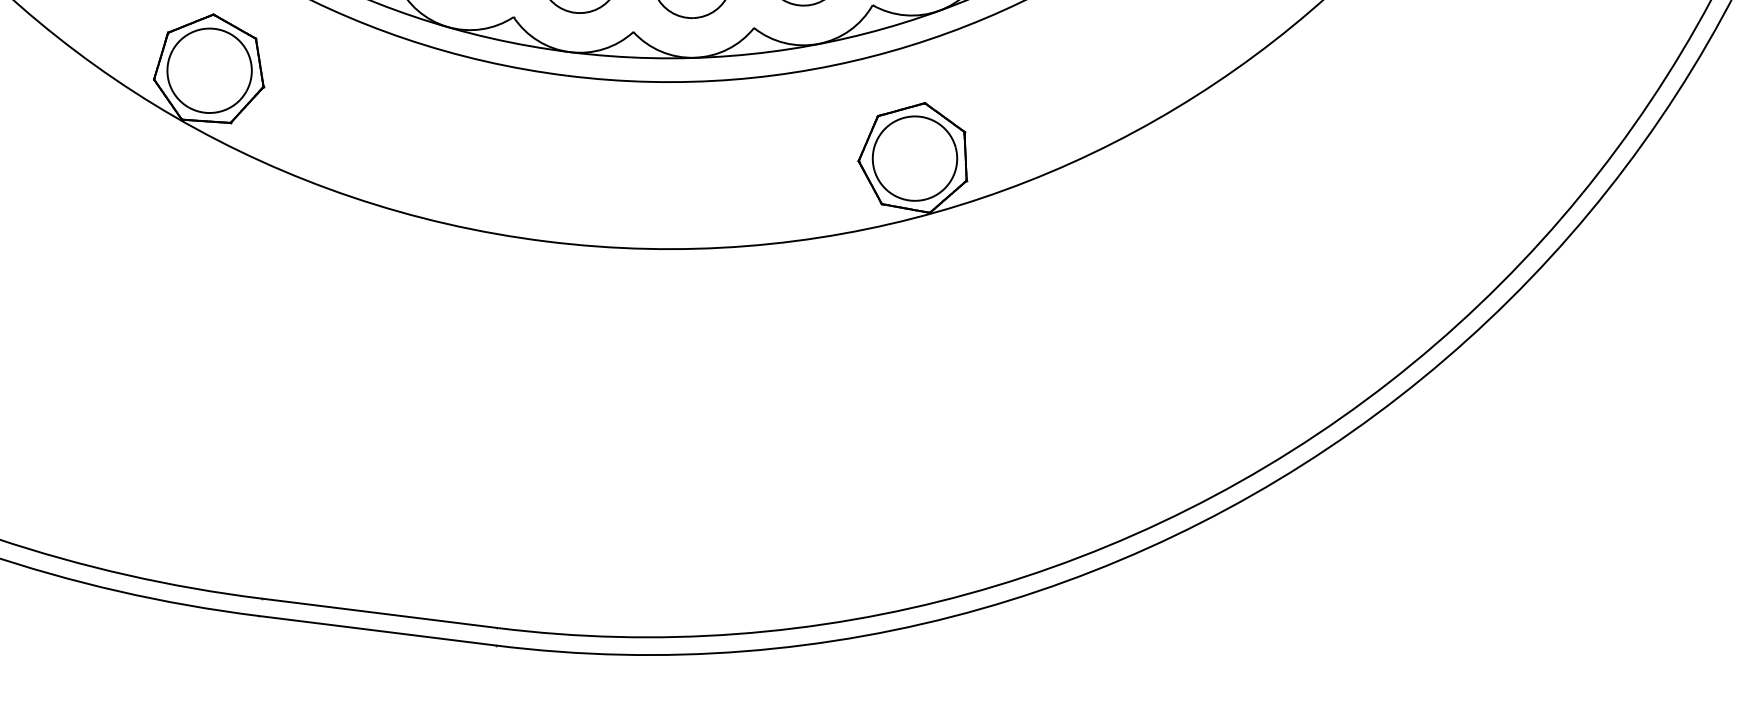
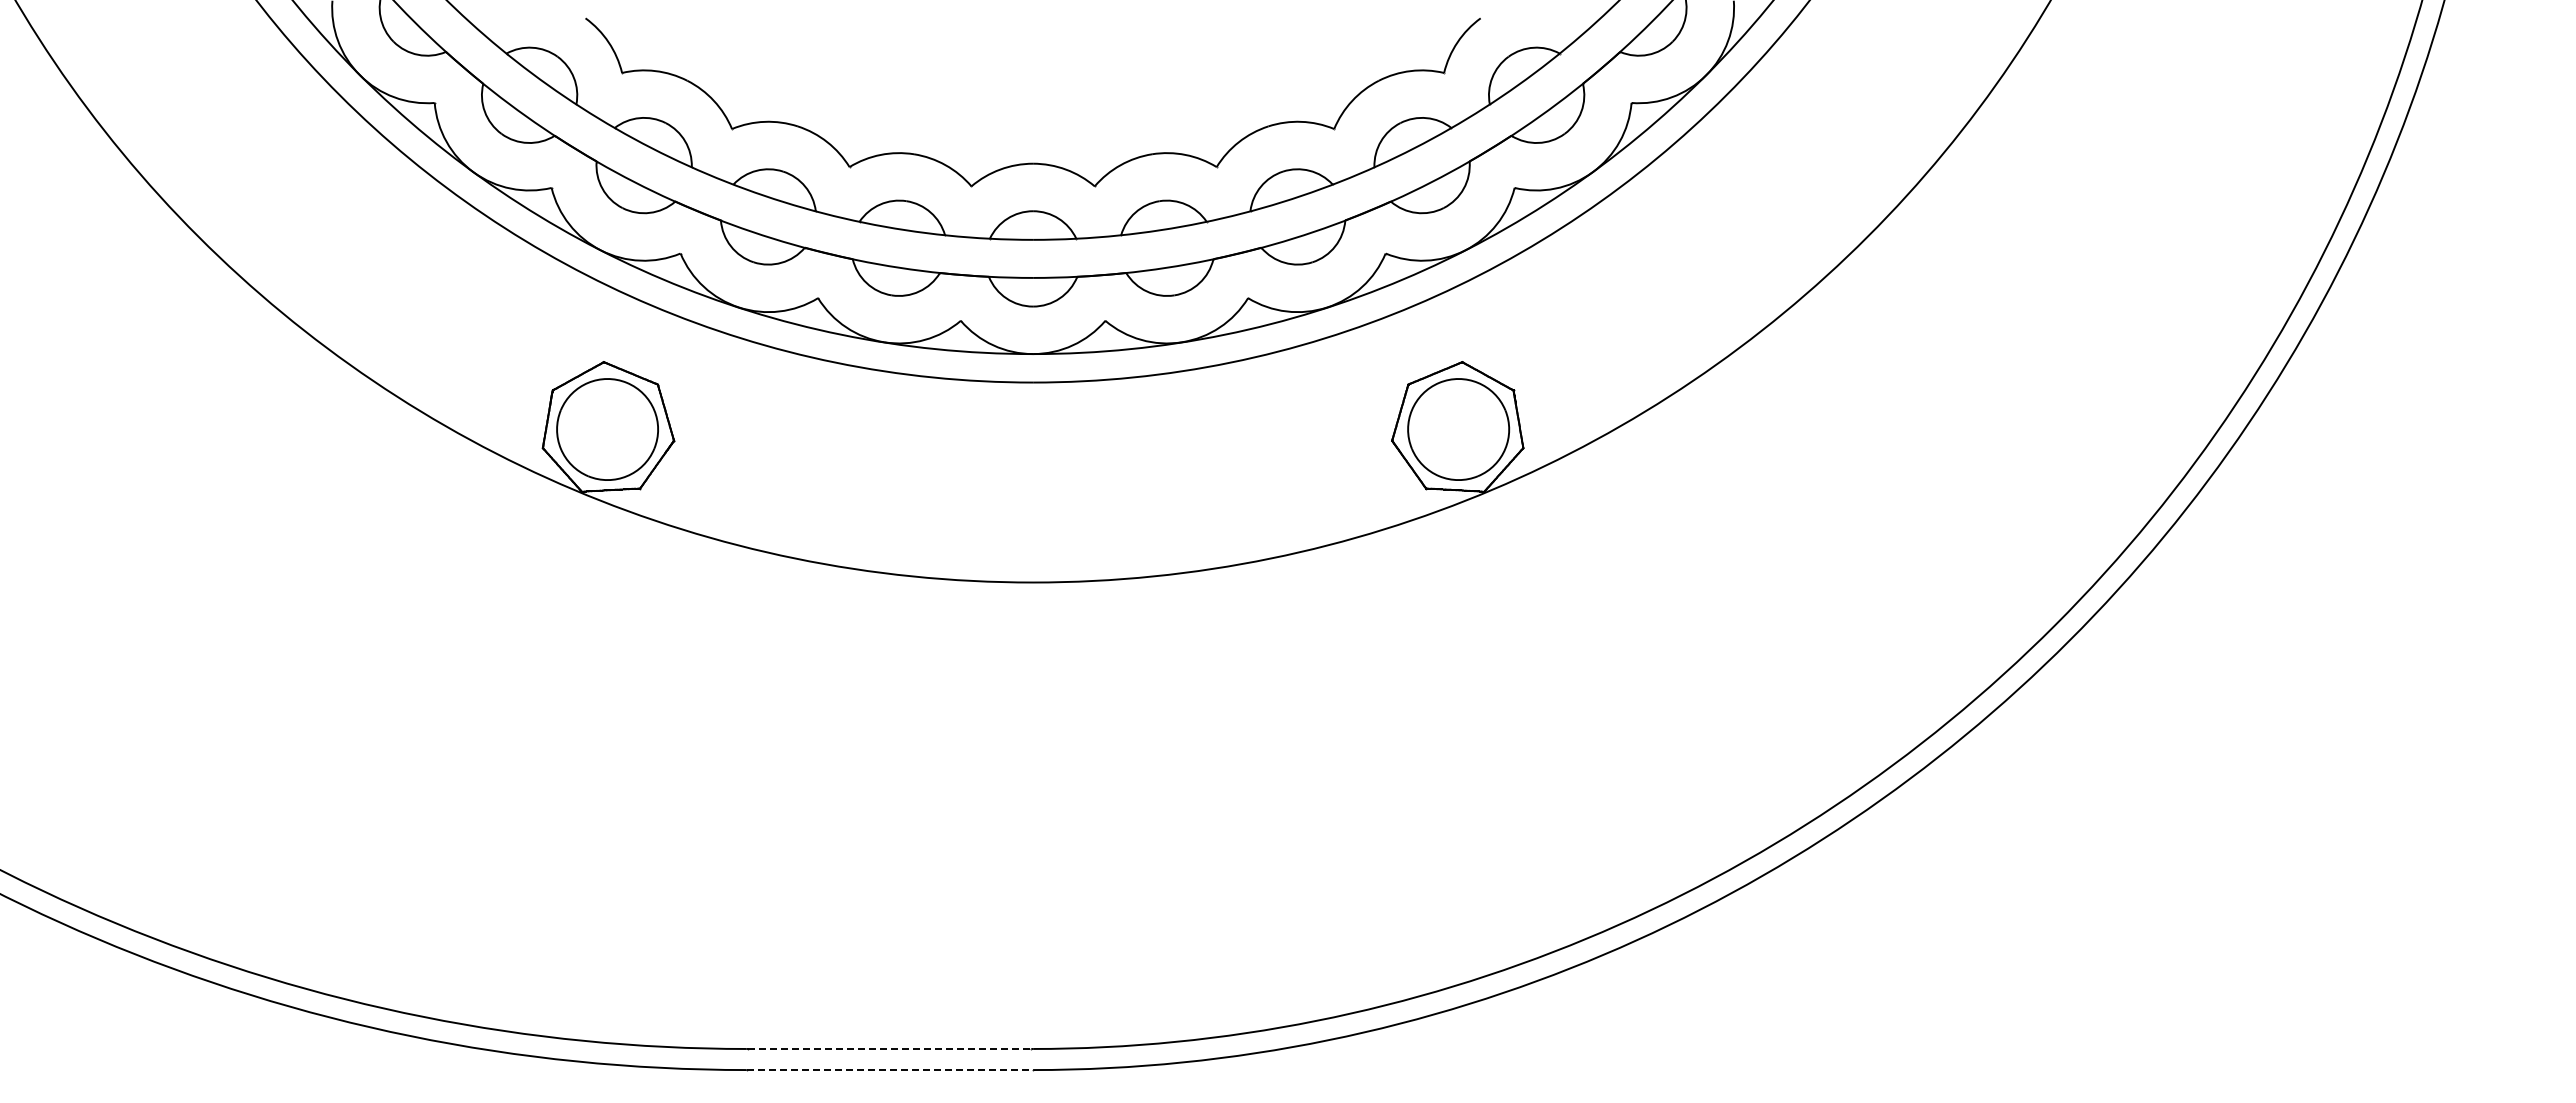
line: (379, 612) -> (889, 1048), solid -> dashed
line: (377, 631) -> (890, 1070), solid -> dashed

